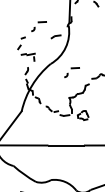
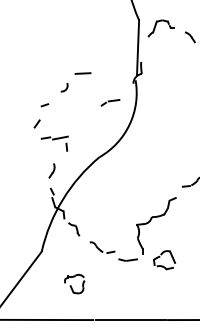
part: (71, 72) -> (141, 174), removed
part: (37, 127) -> (73, 284), added

